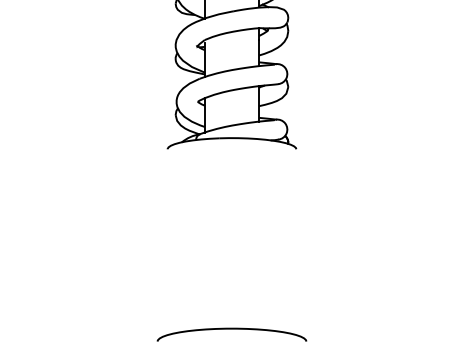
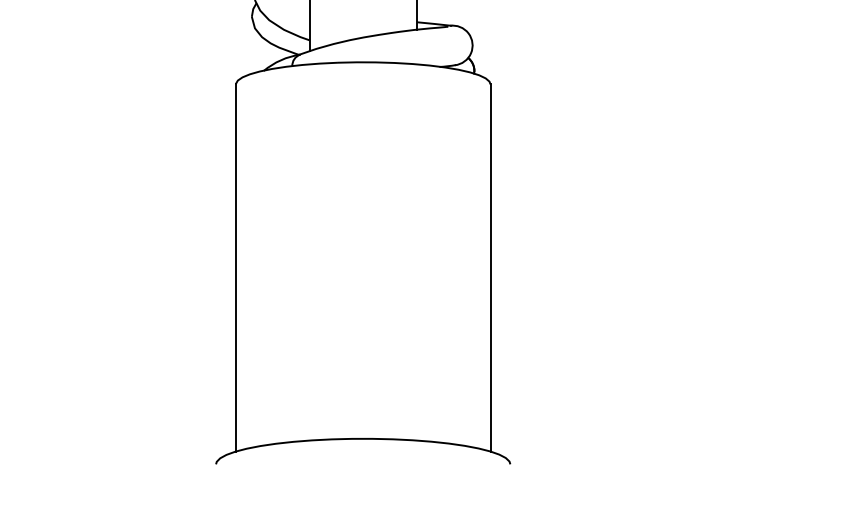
line: (167, 242) -> (235, 268), added
line: (296, 242) -> (490, 268), added

